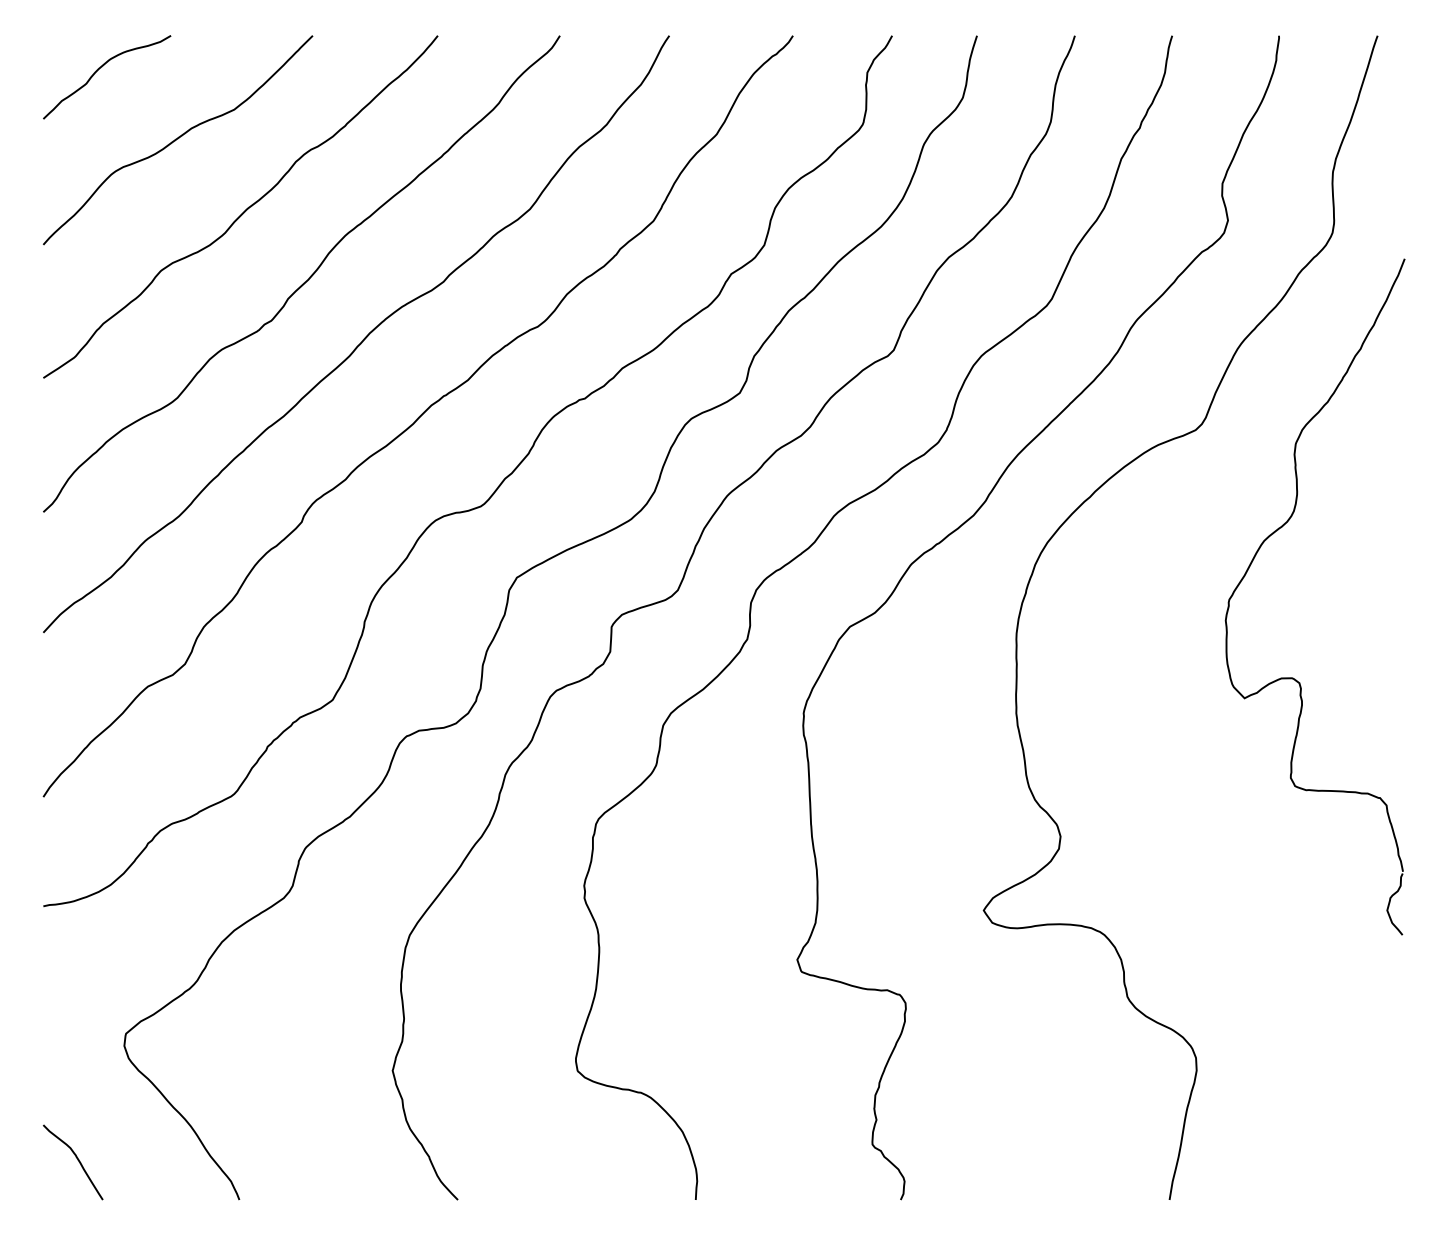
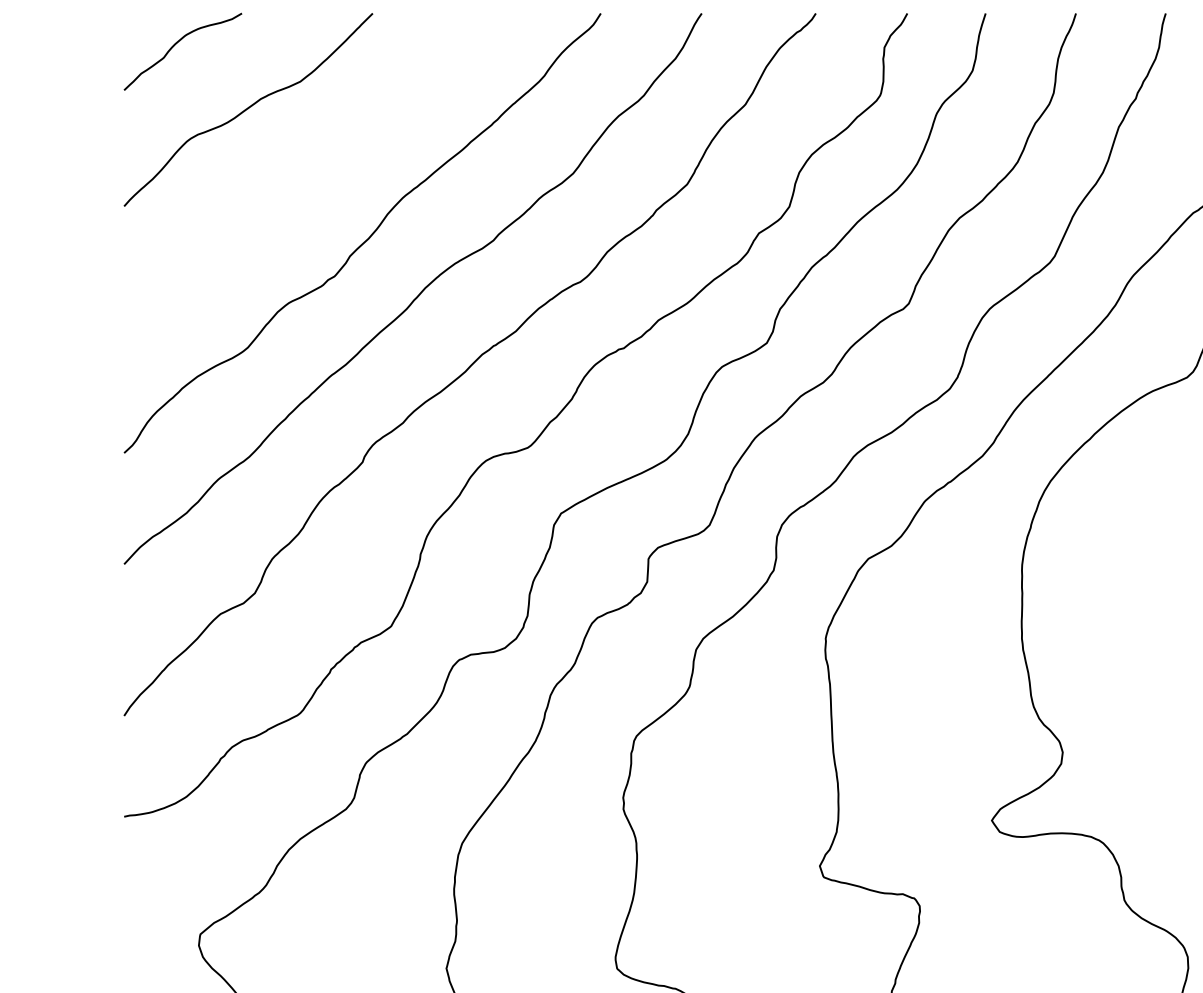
curve: (244, 210) -> (309, 174), removed

